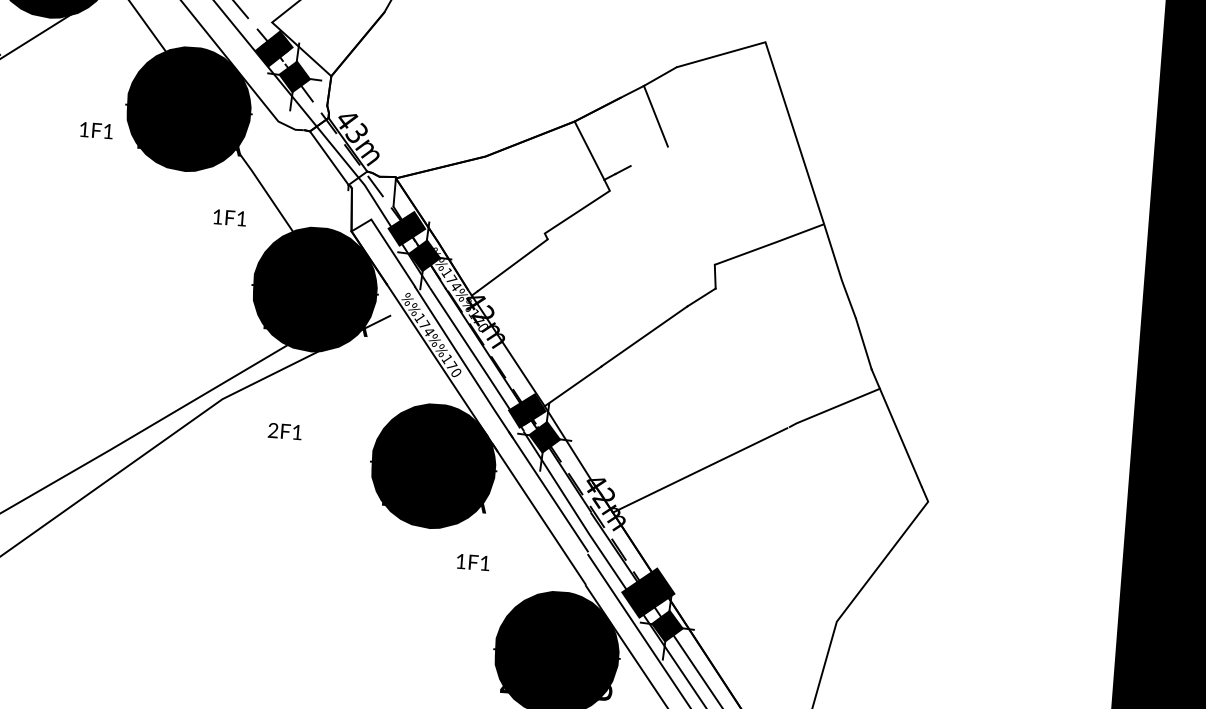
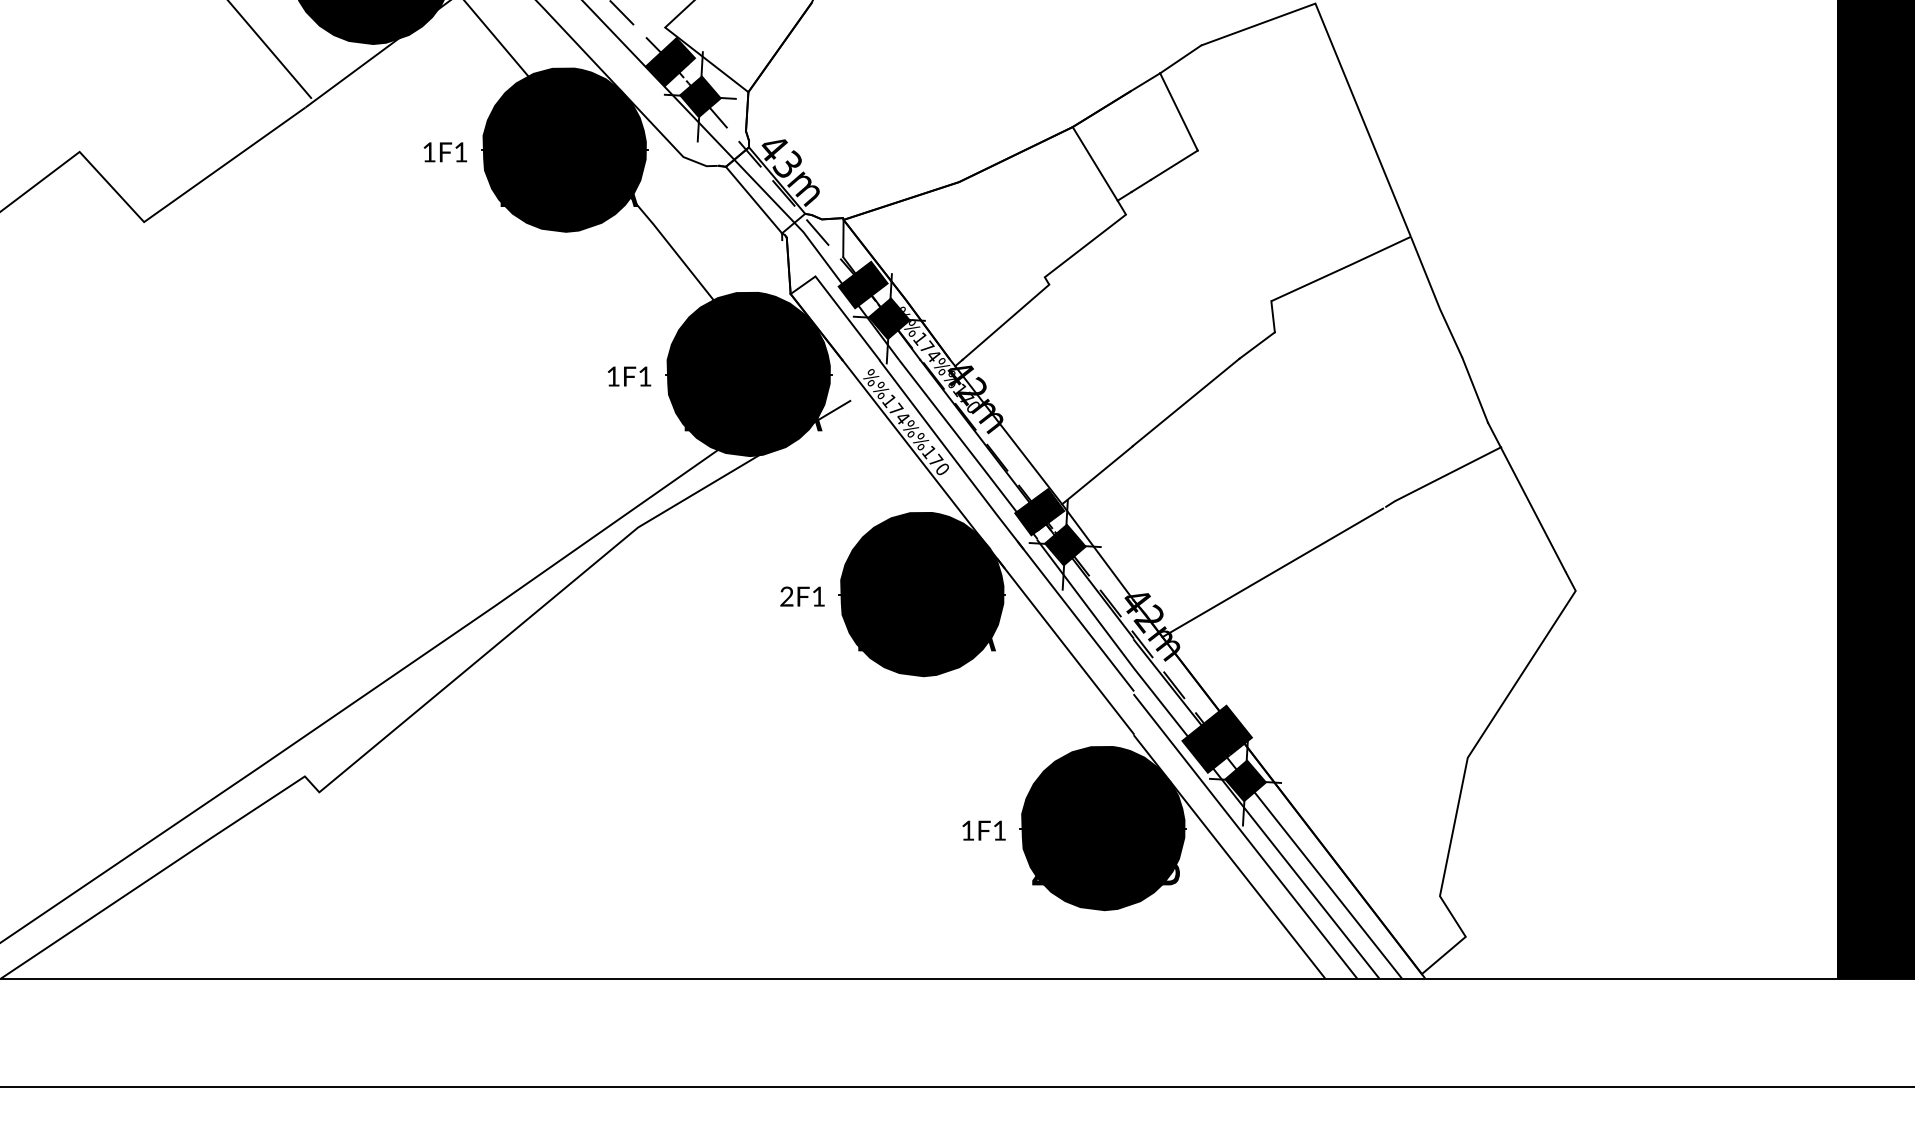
text: (96, 130) -> (445, 152), moved
line: (648, 155) -> (1173, 164), added
text: (229, 217) -> (629, 376), moved
text: (285, 431) -> (802, 596), moved
text: (472, 562) -> (983, 830), moved

